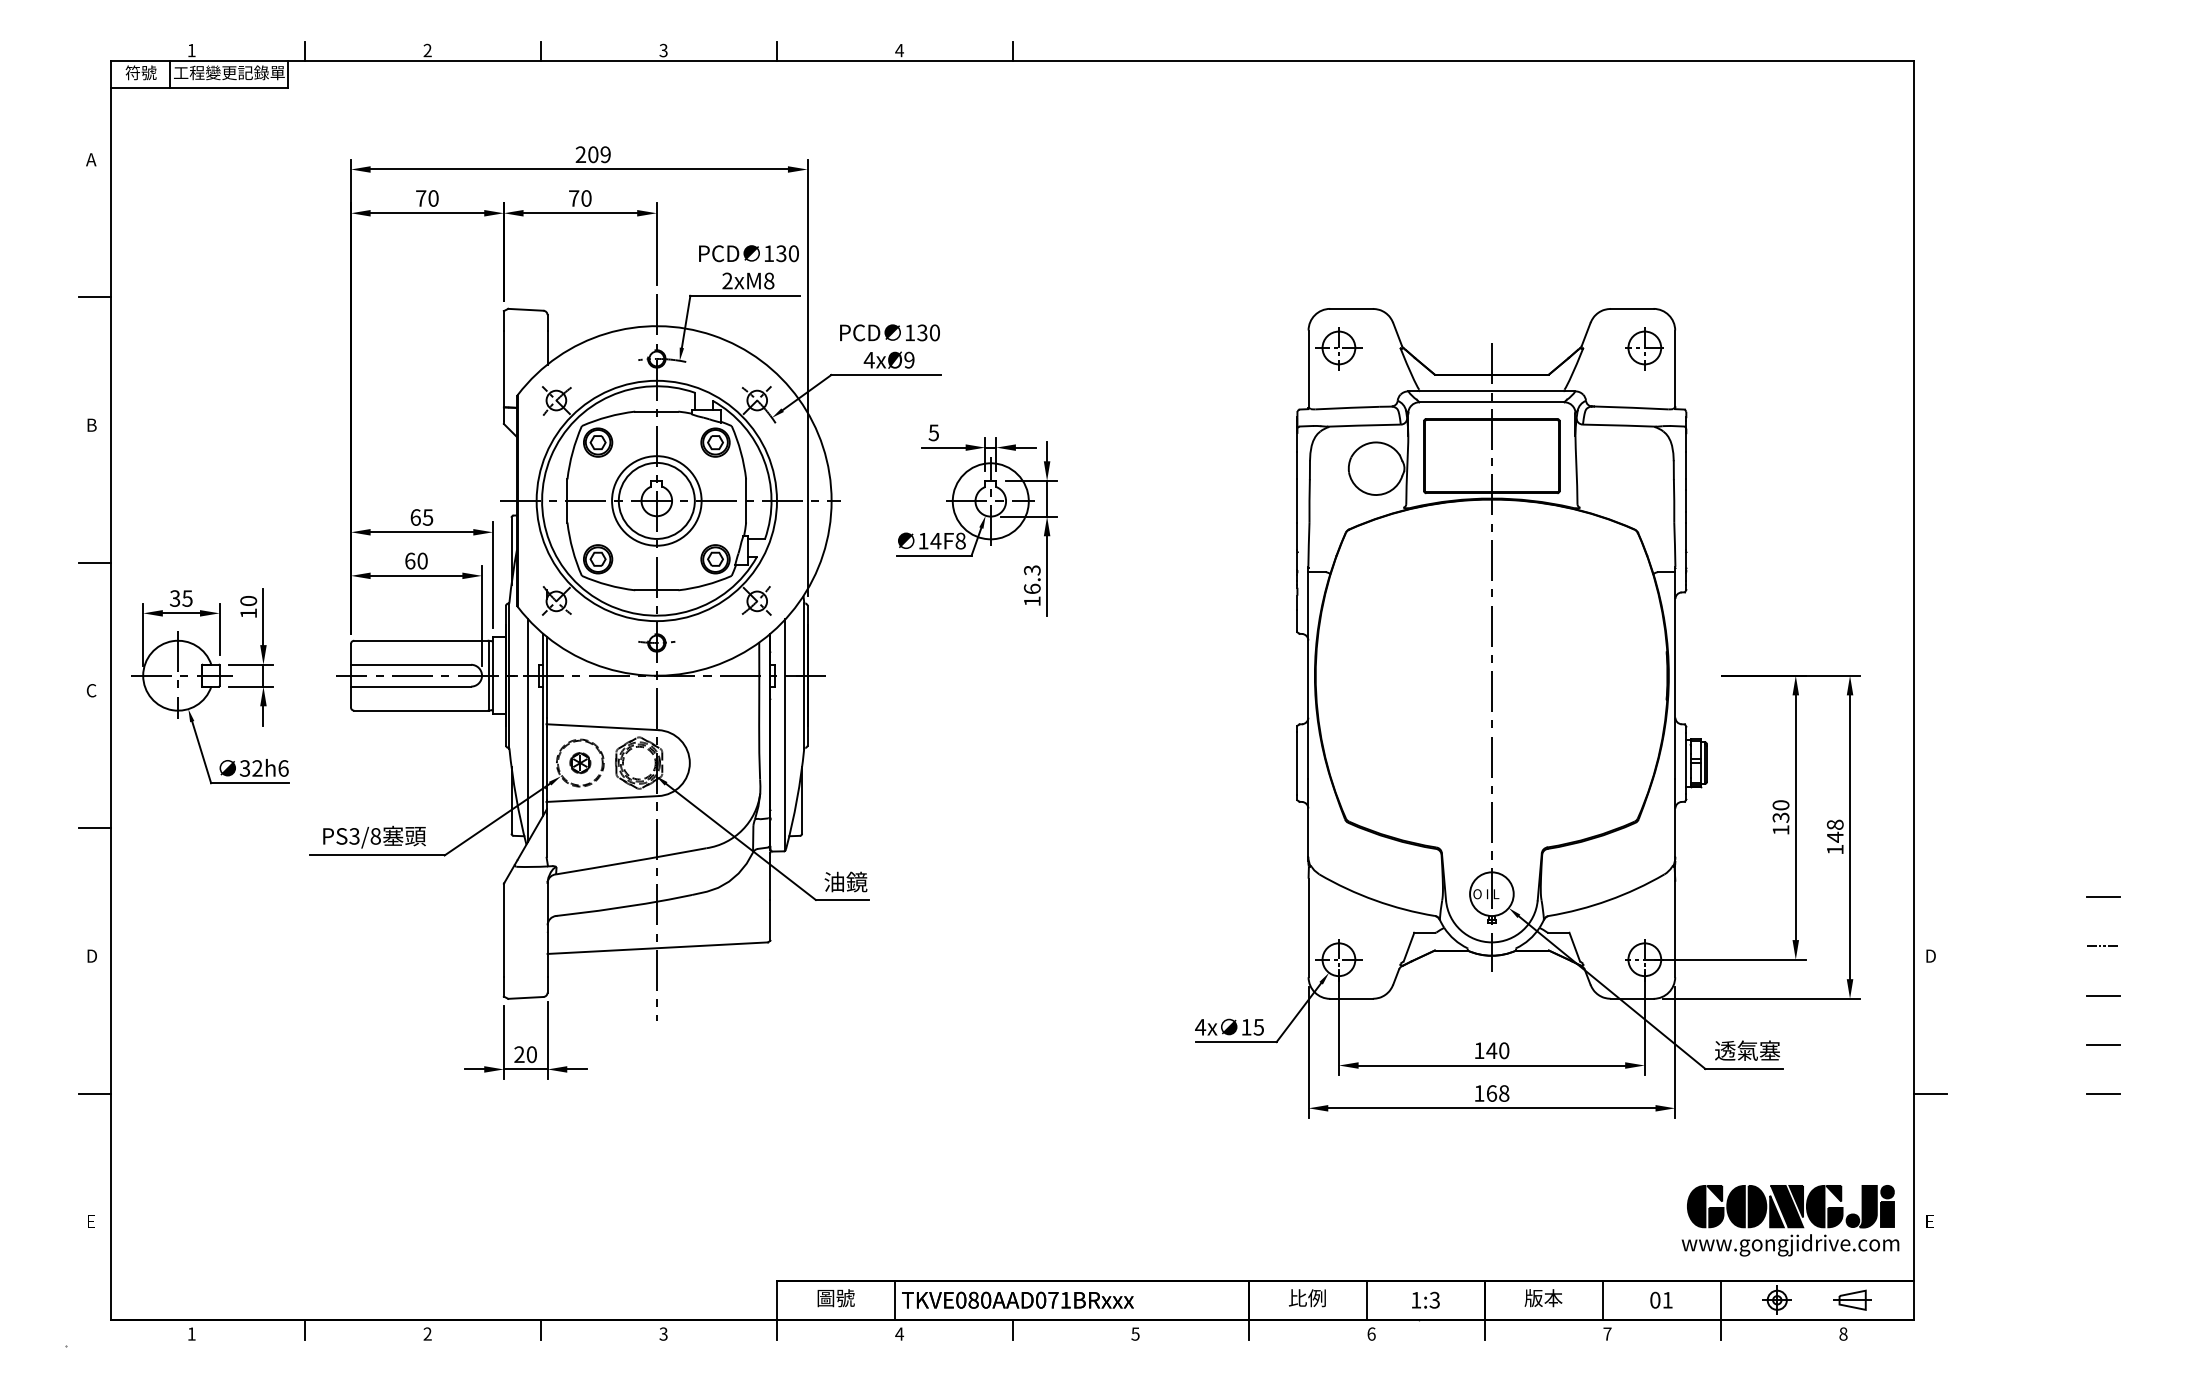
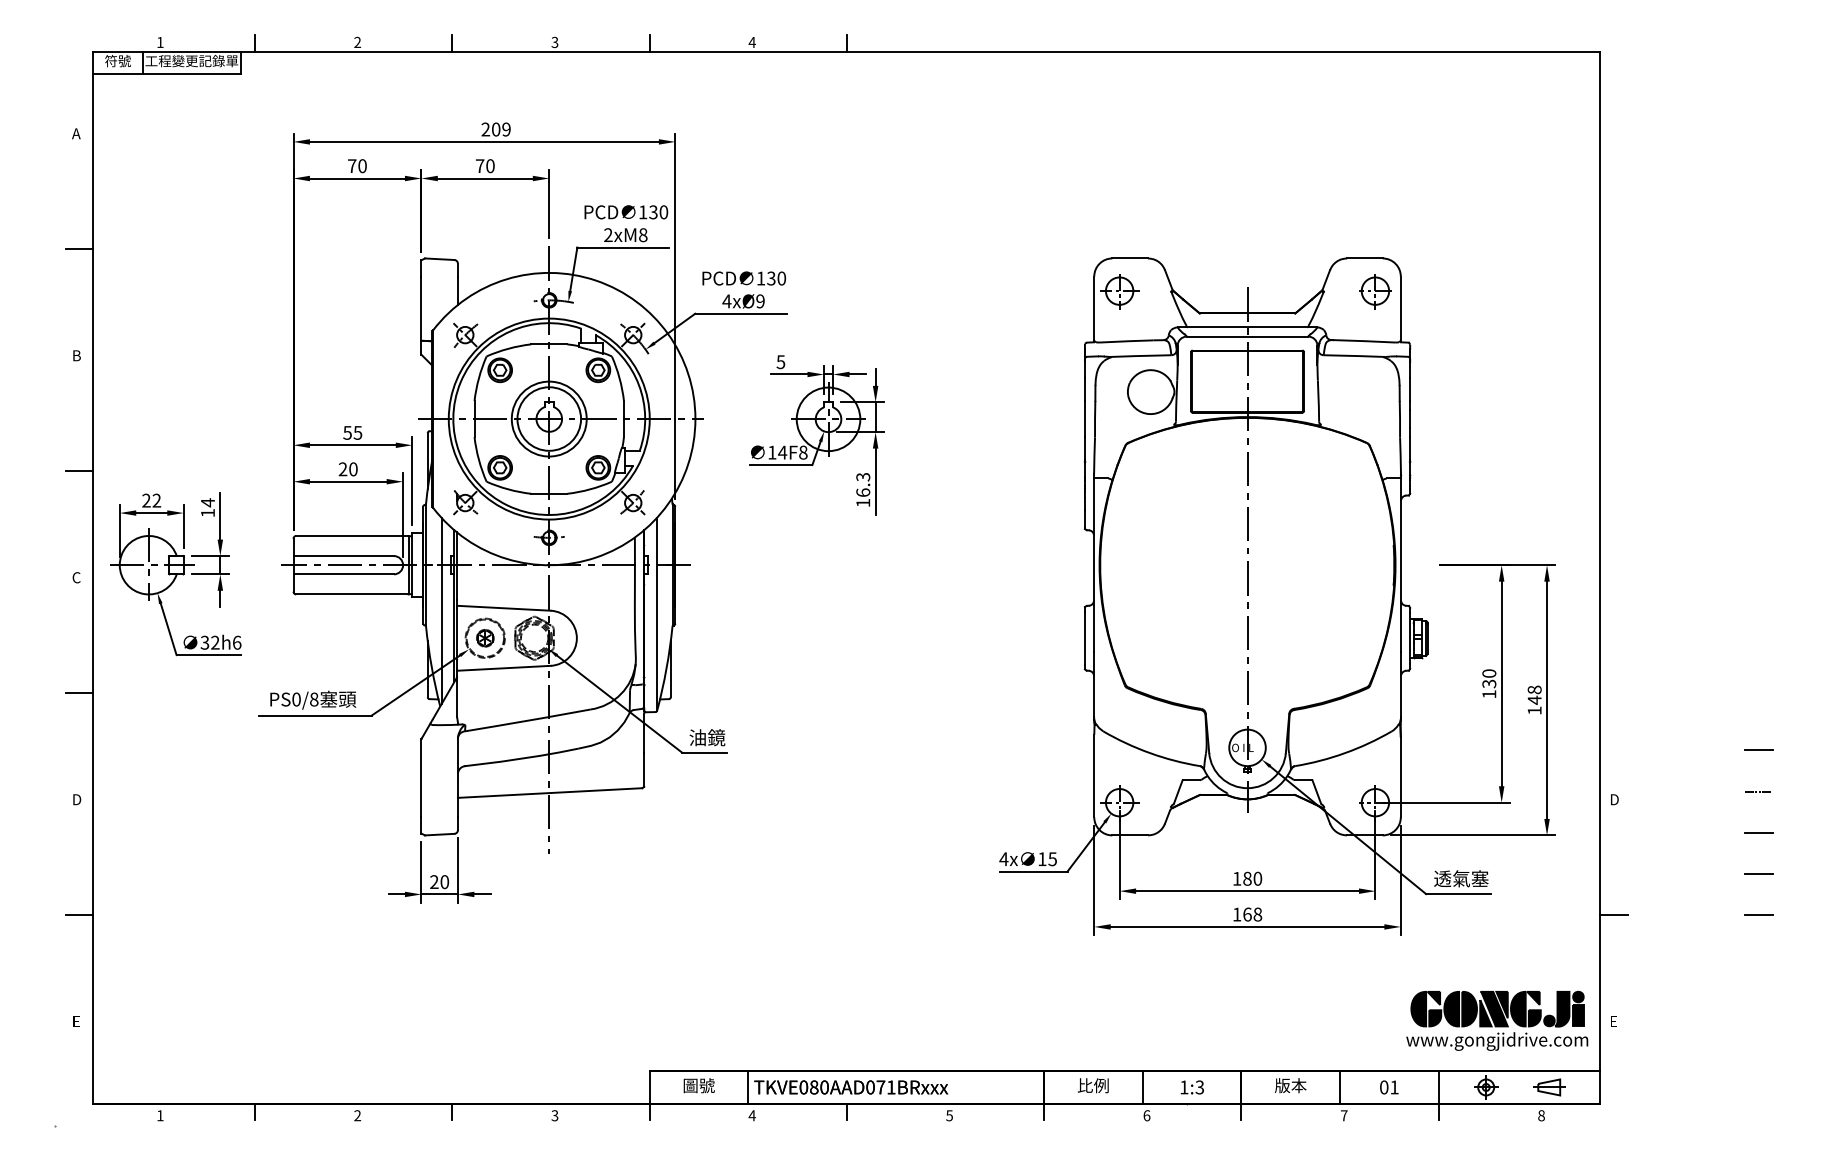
text: (415, 517) -> (347, 432), 65 -> 55
text: (410, 560) -> (343, 468), 60 -> 20
text: (180, 598) -> (150, 500), 35 -> 22
text: (248, 600) -> (207, 502), 10 -> 14
text: (354, 836) -> (296, 699), PS3/8 -> PS0/8
text: (1491, 1050) -> (1247, 878), 140 -> 180

